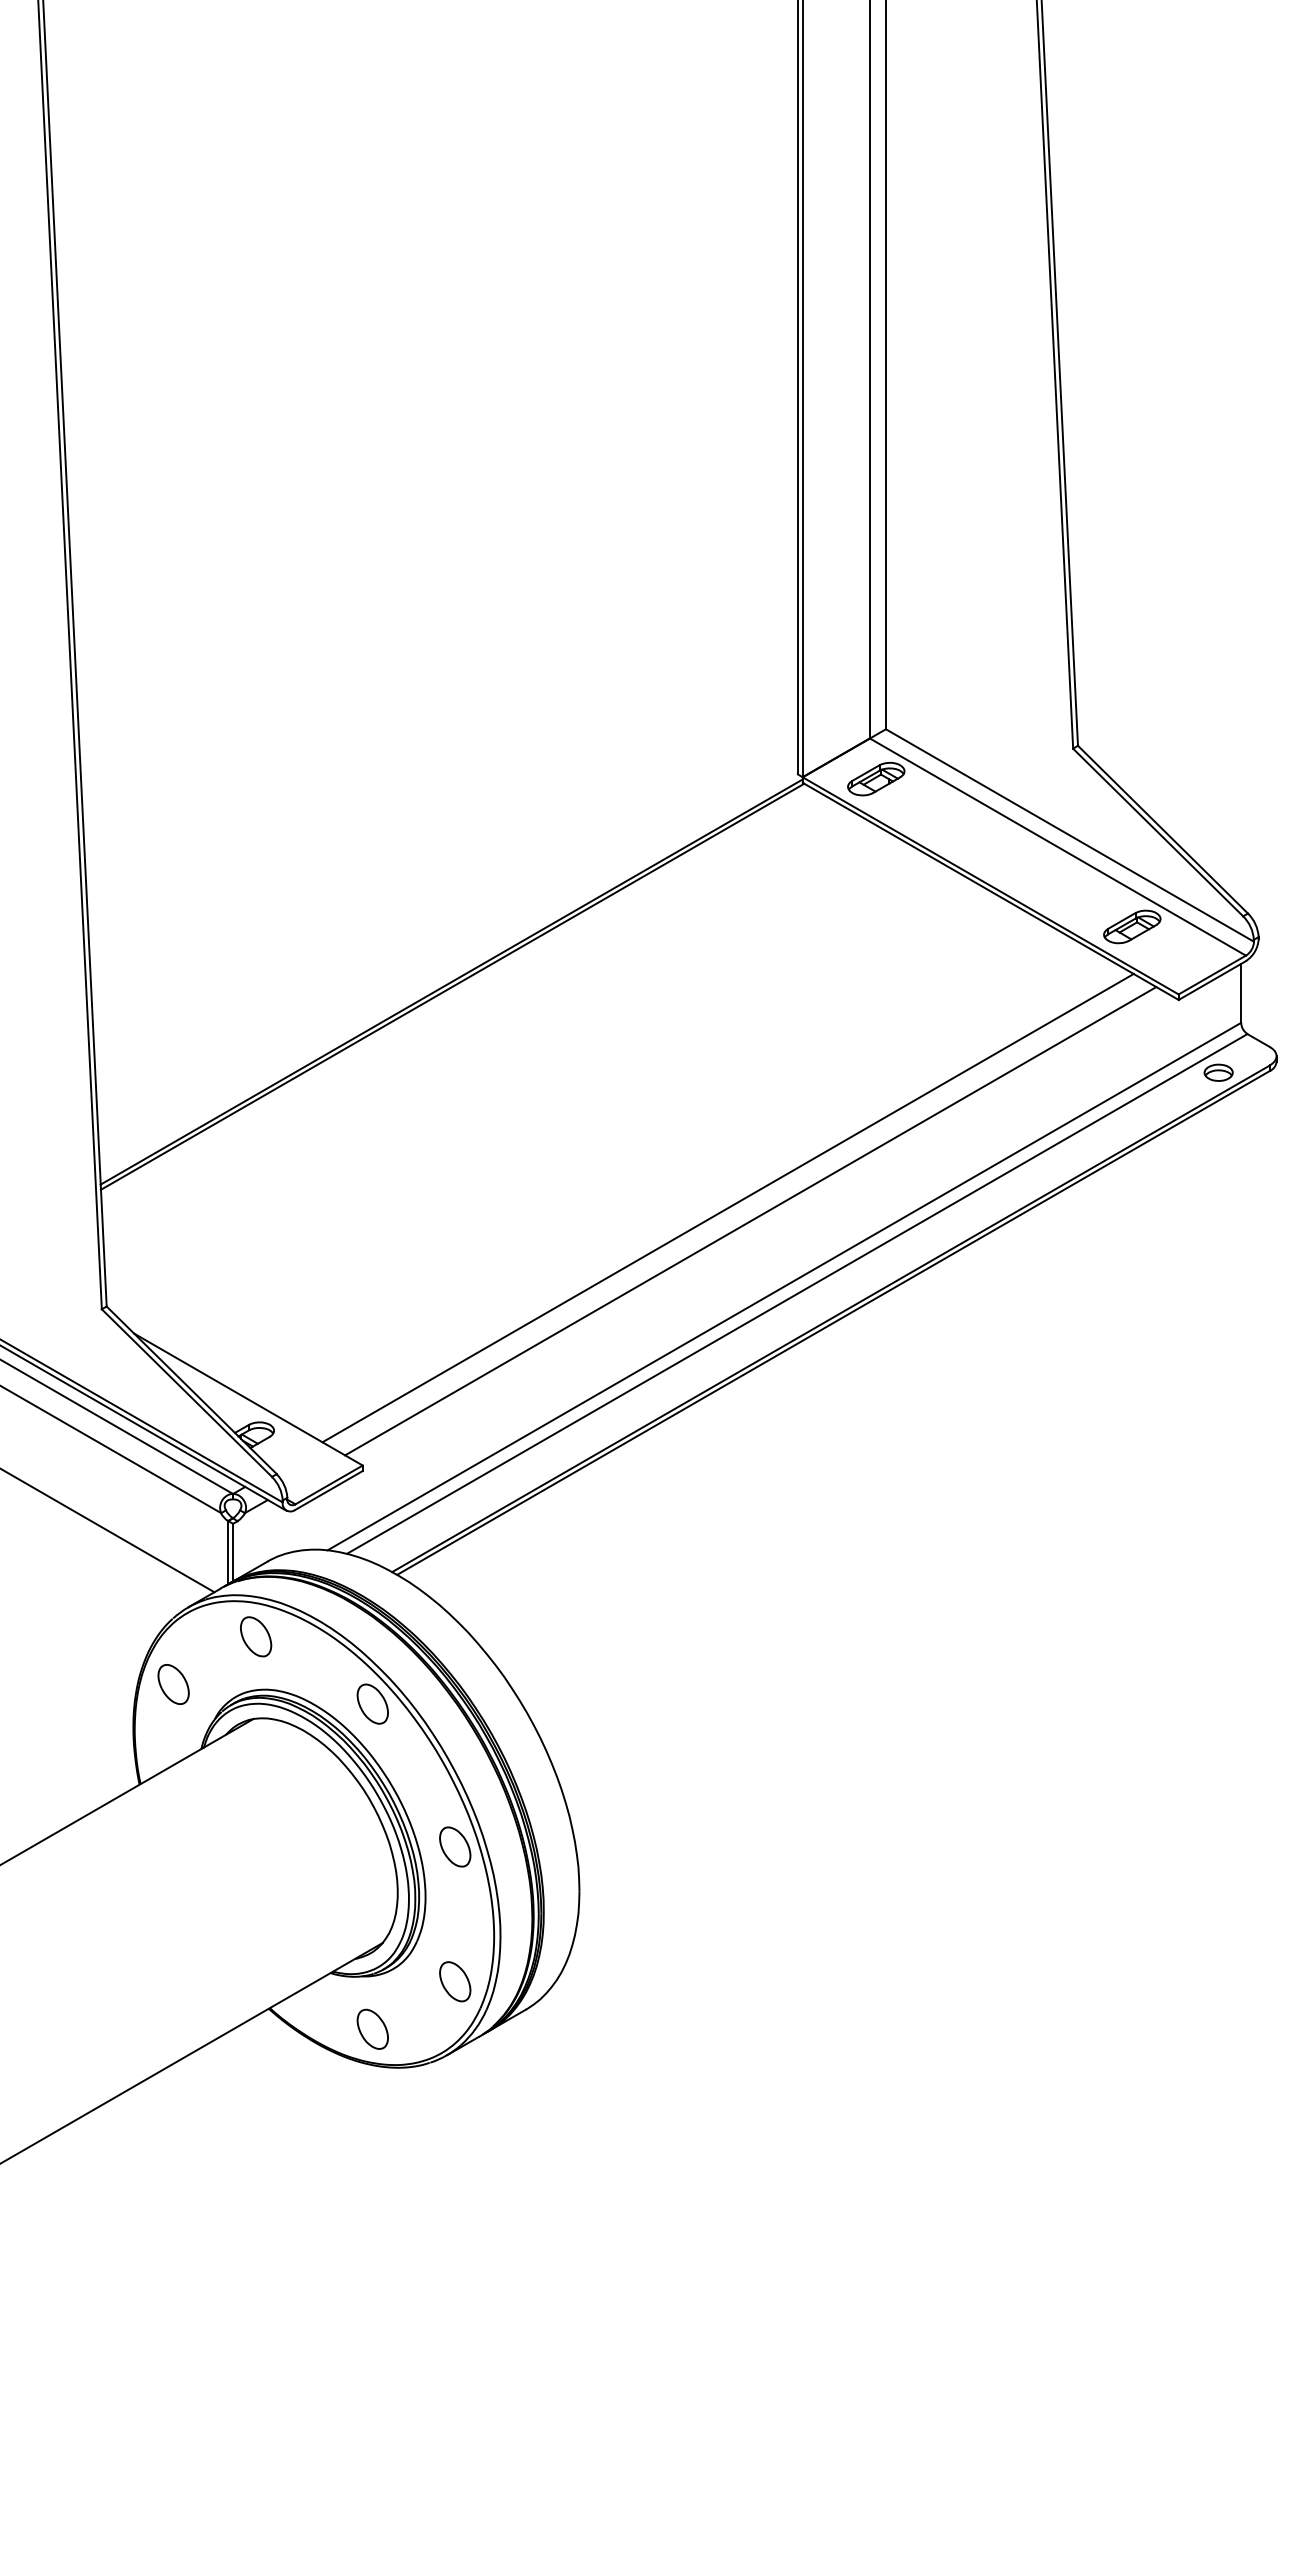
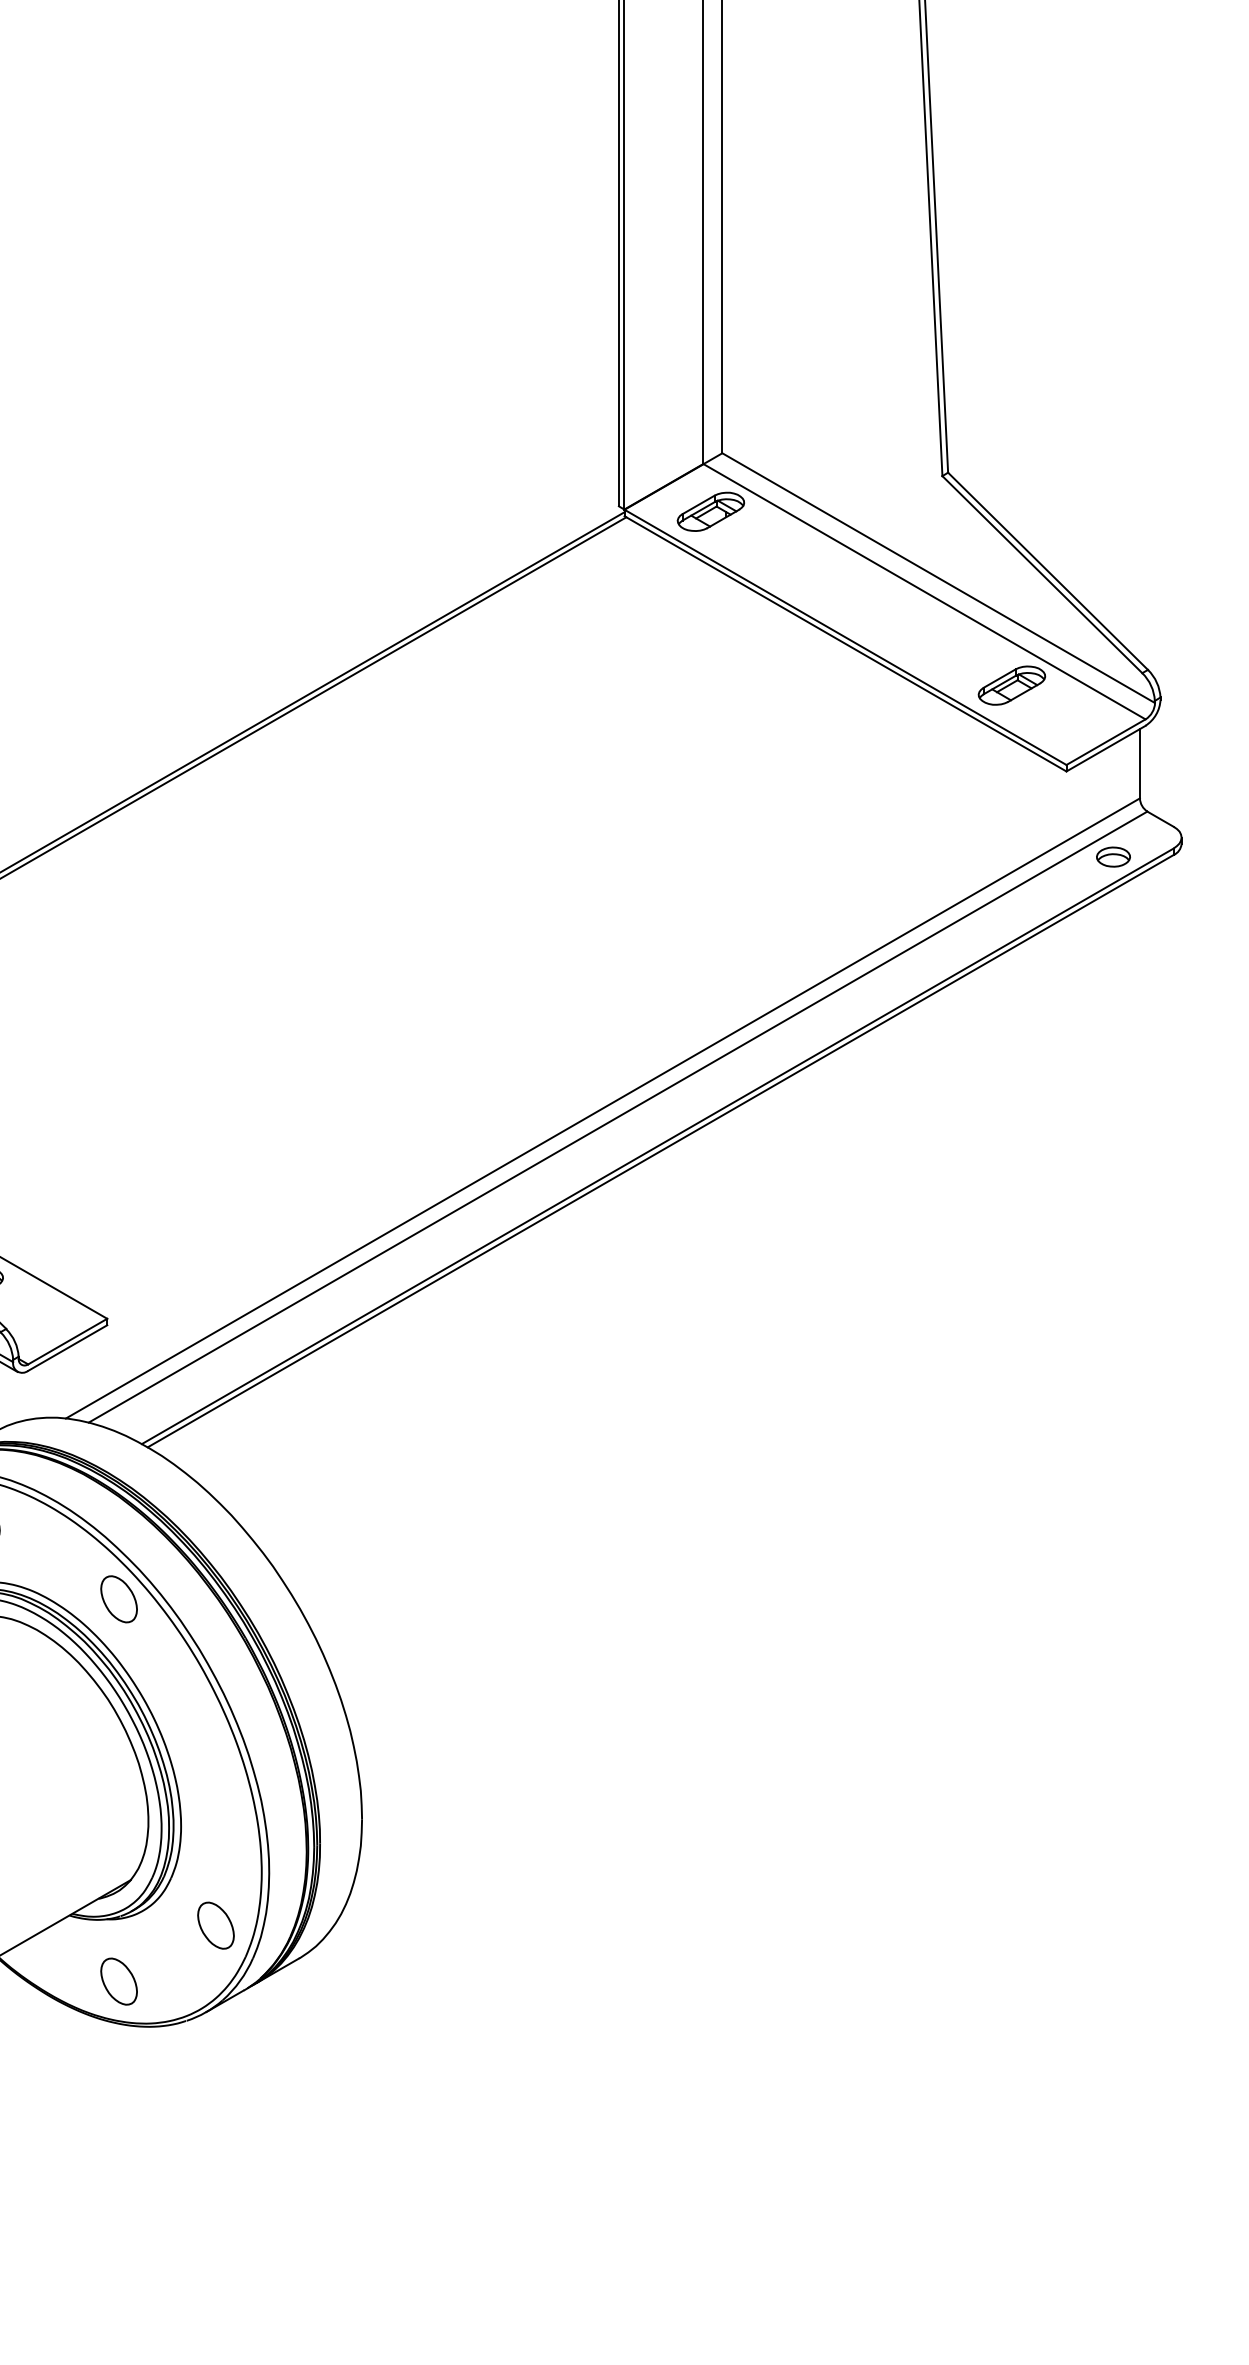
line: (727, 1207) -> (536, 1015), removed
line: (750, 1221) -> (563, 1031), removed
part: (455, 1846) -> (216, 1766), removed

